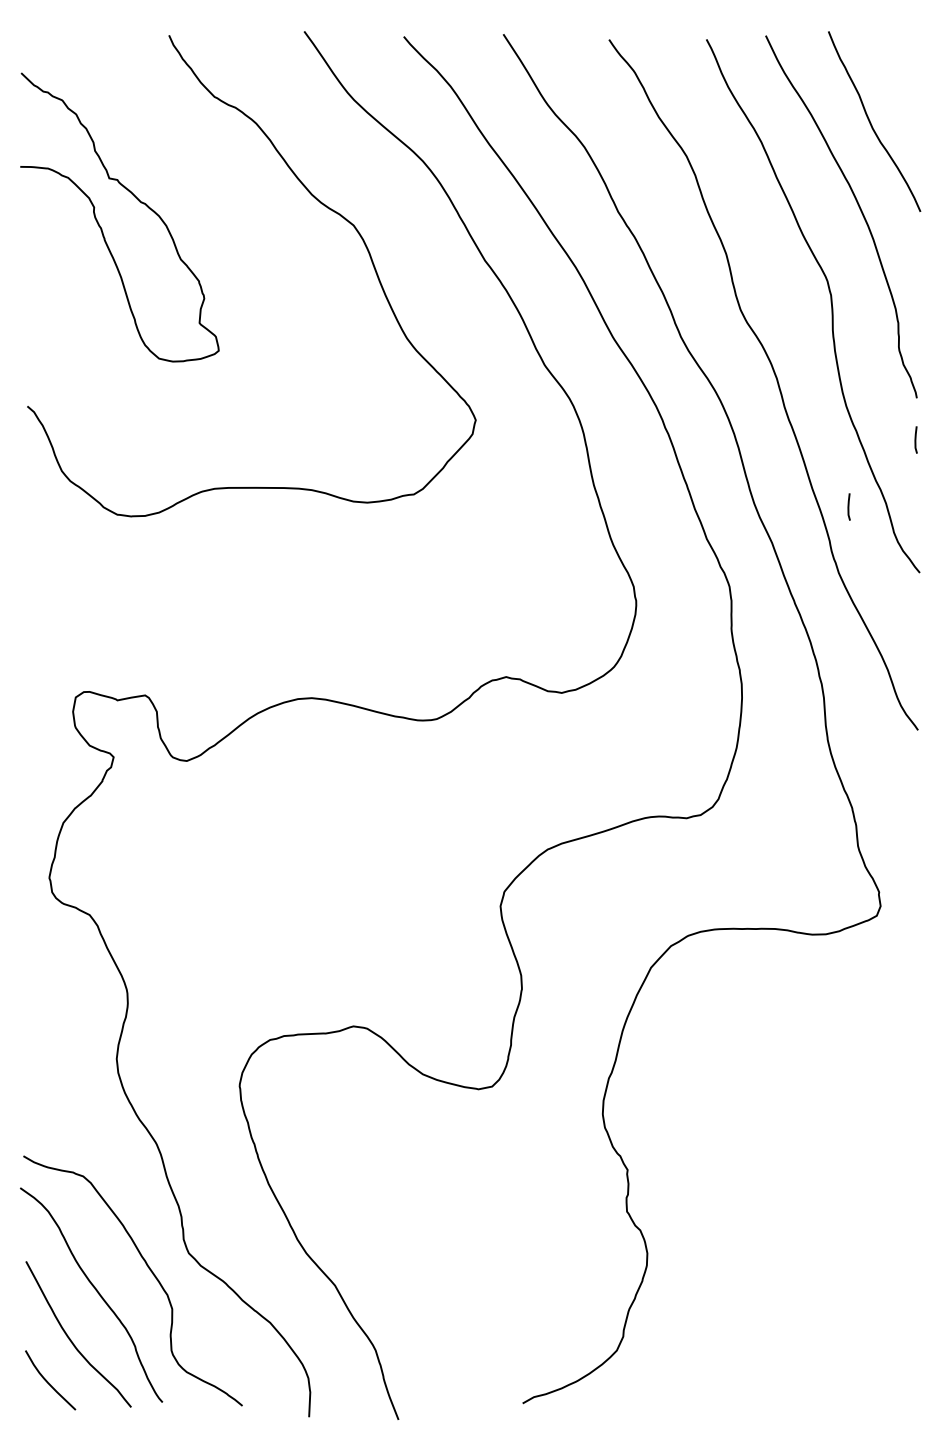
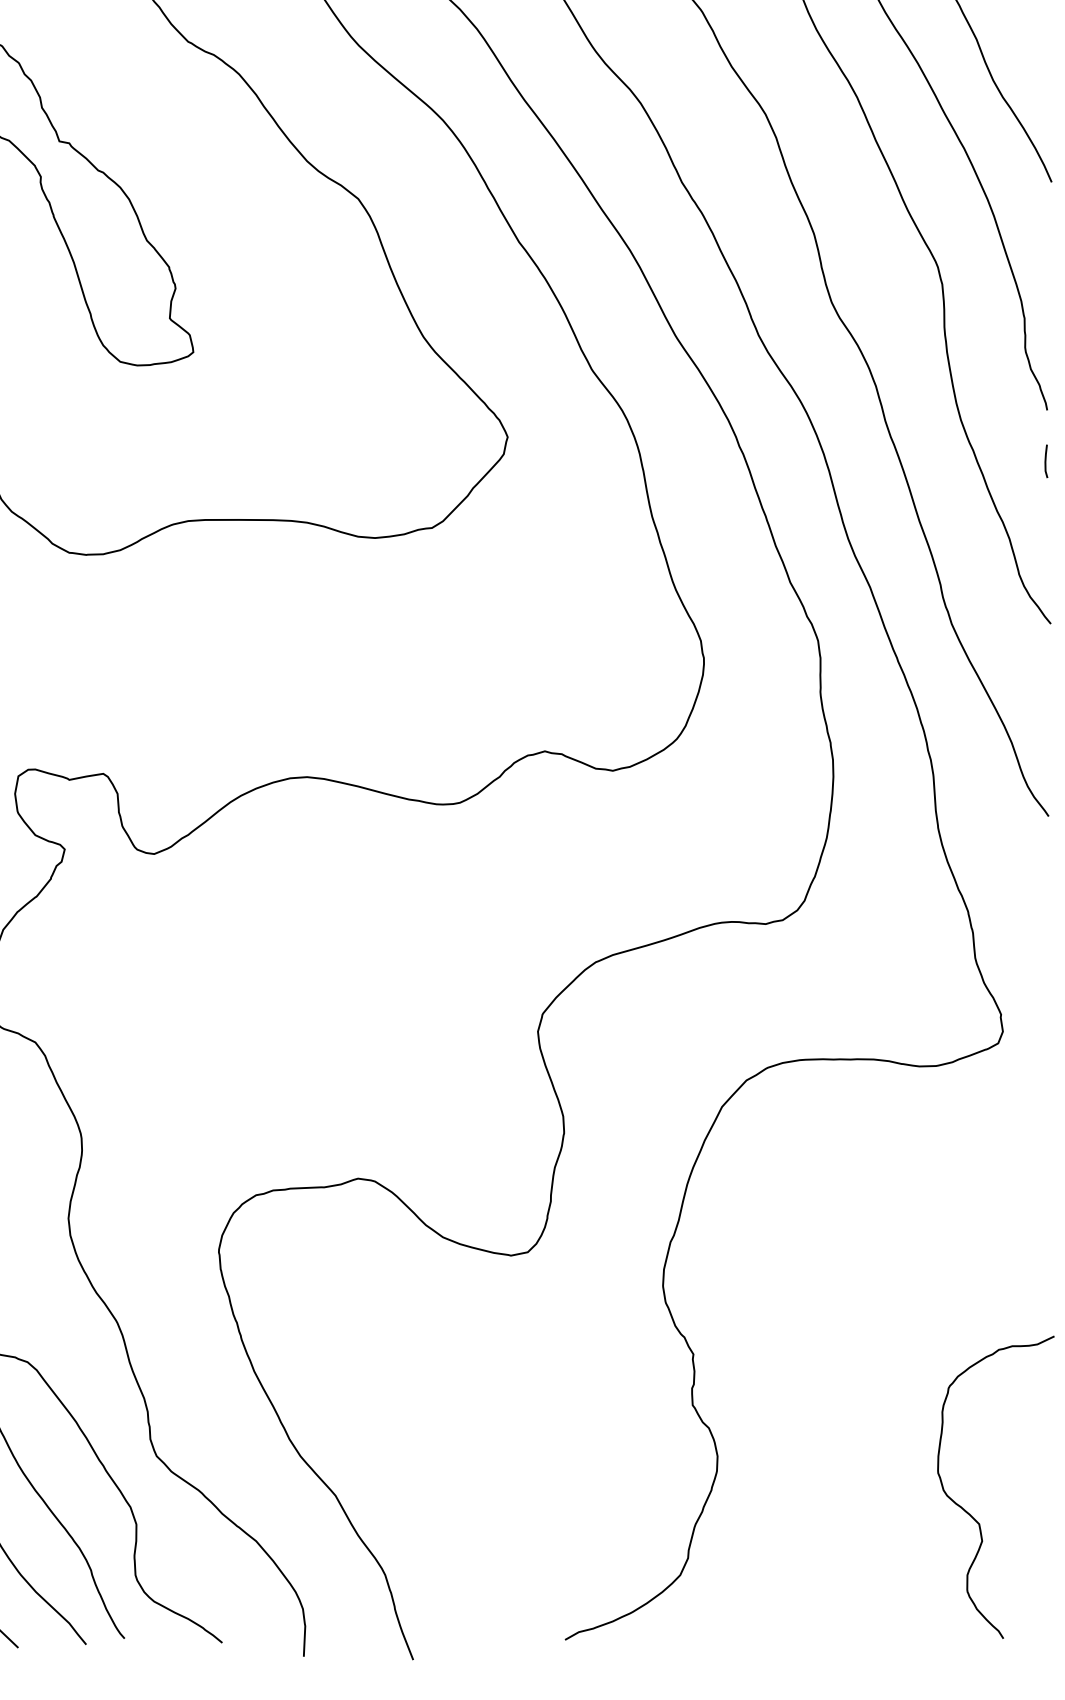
line: (848, 506) -> (963, 542), removed
curve: (853, 1299) -> (969, 1512), added

